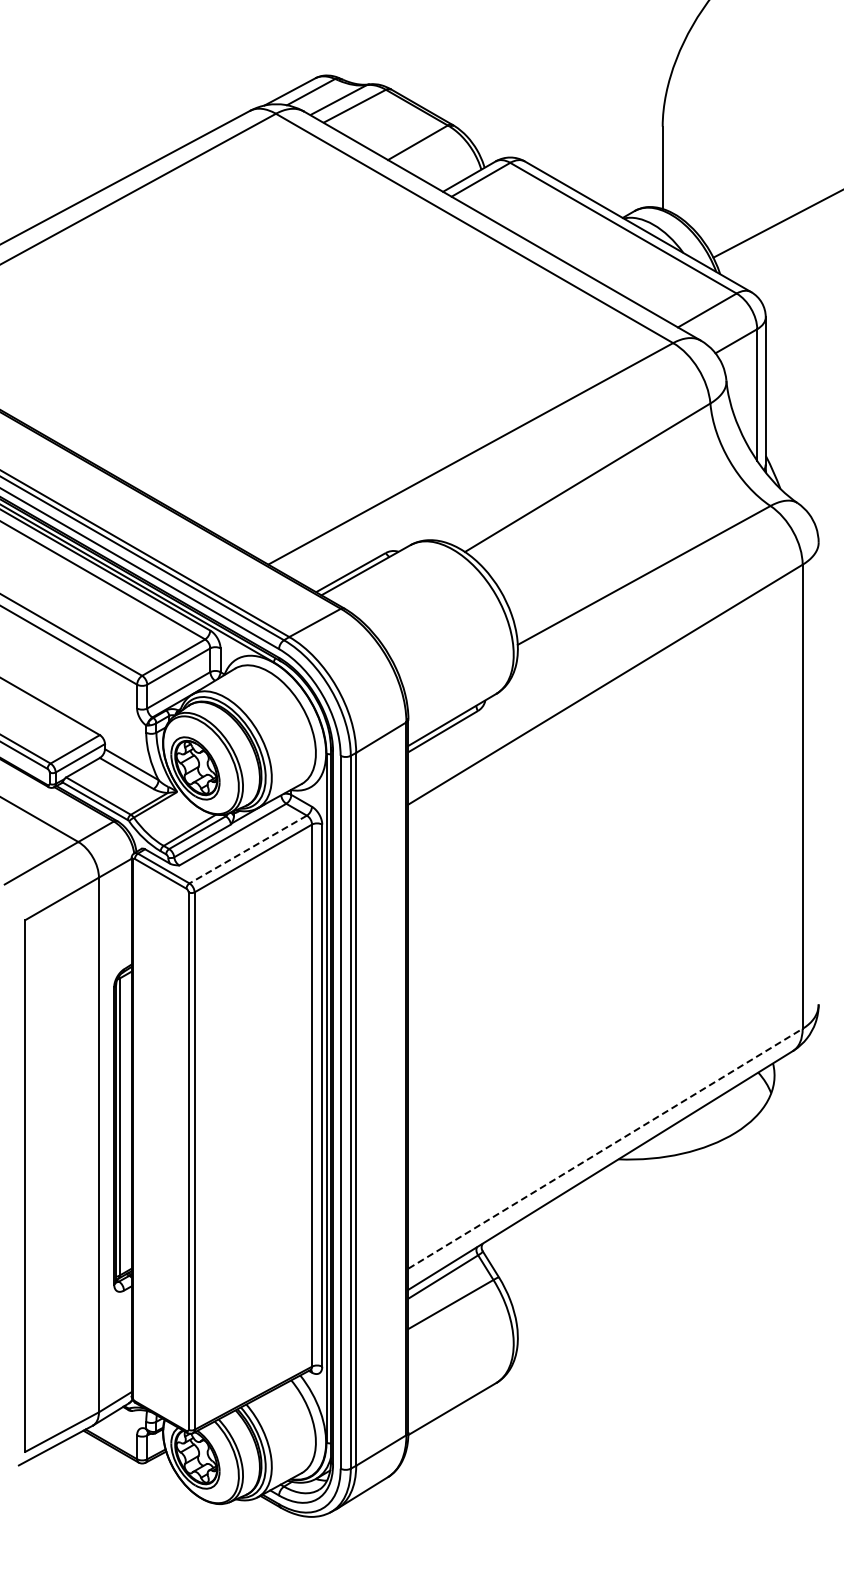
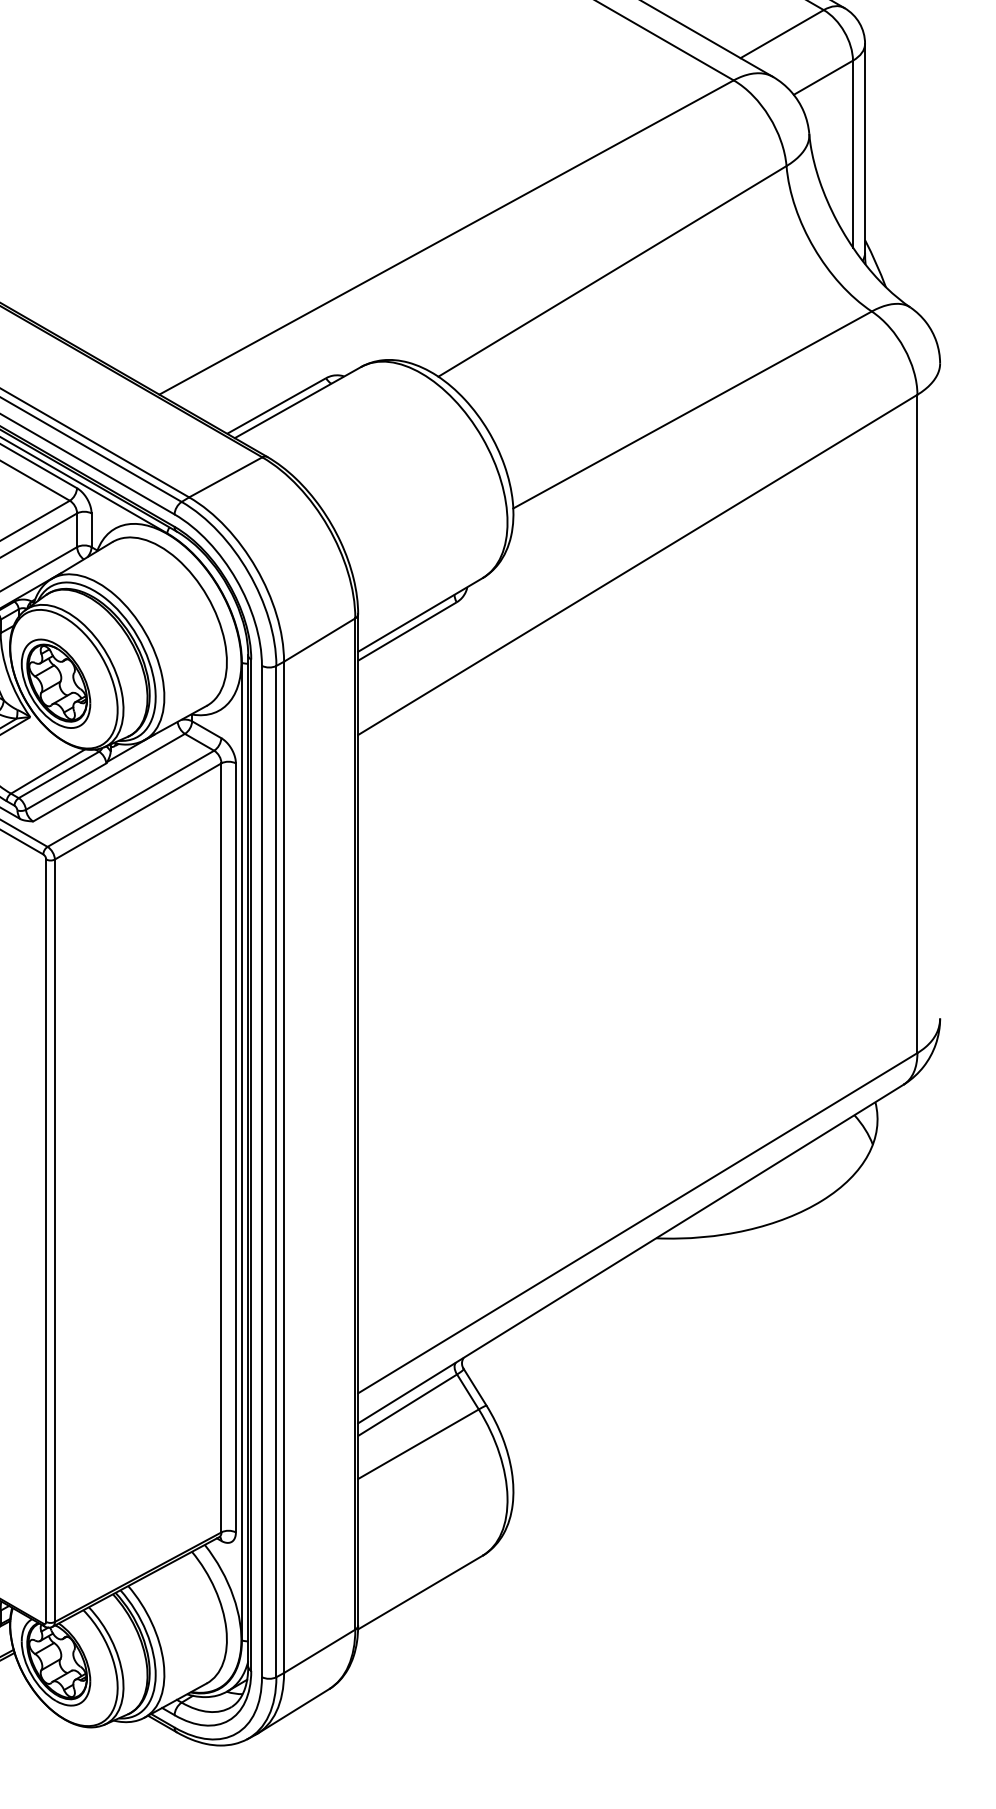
line: (248, 849) -> (131, 798), dashed -> solid
line: (605, 1148) -> (637, 1222), dashed -> solid

